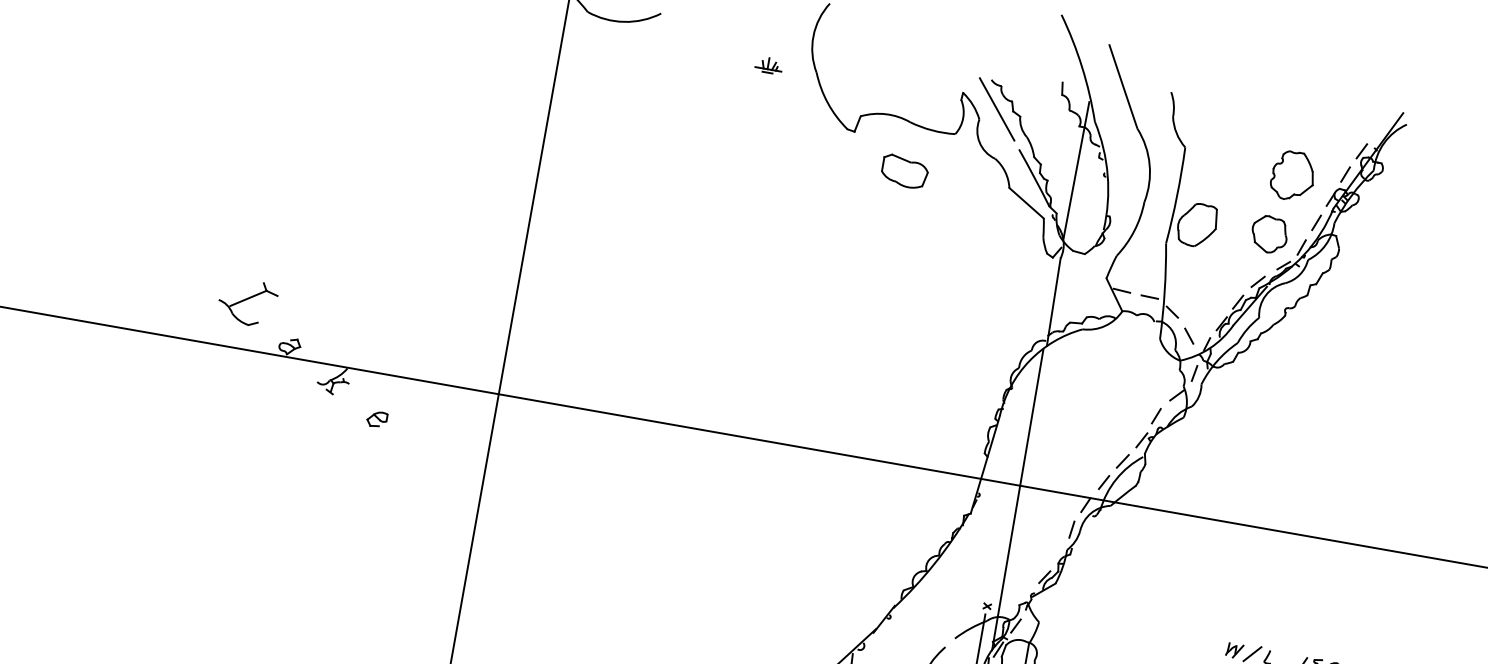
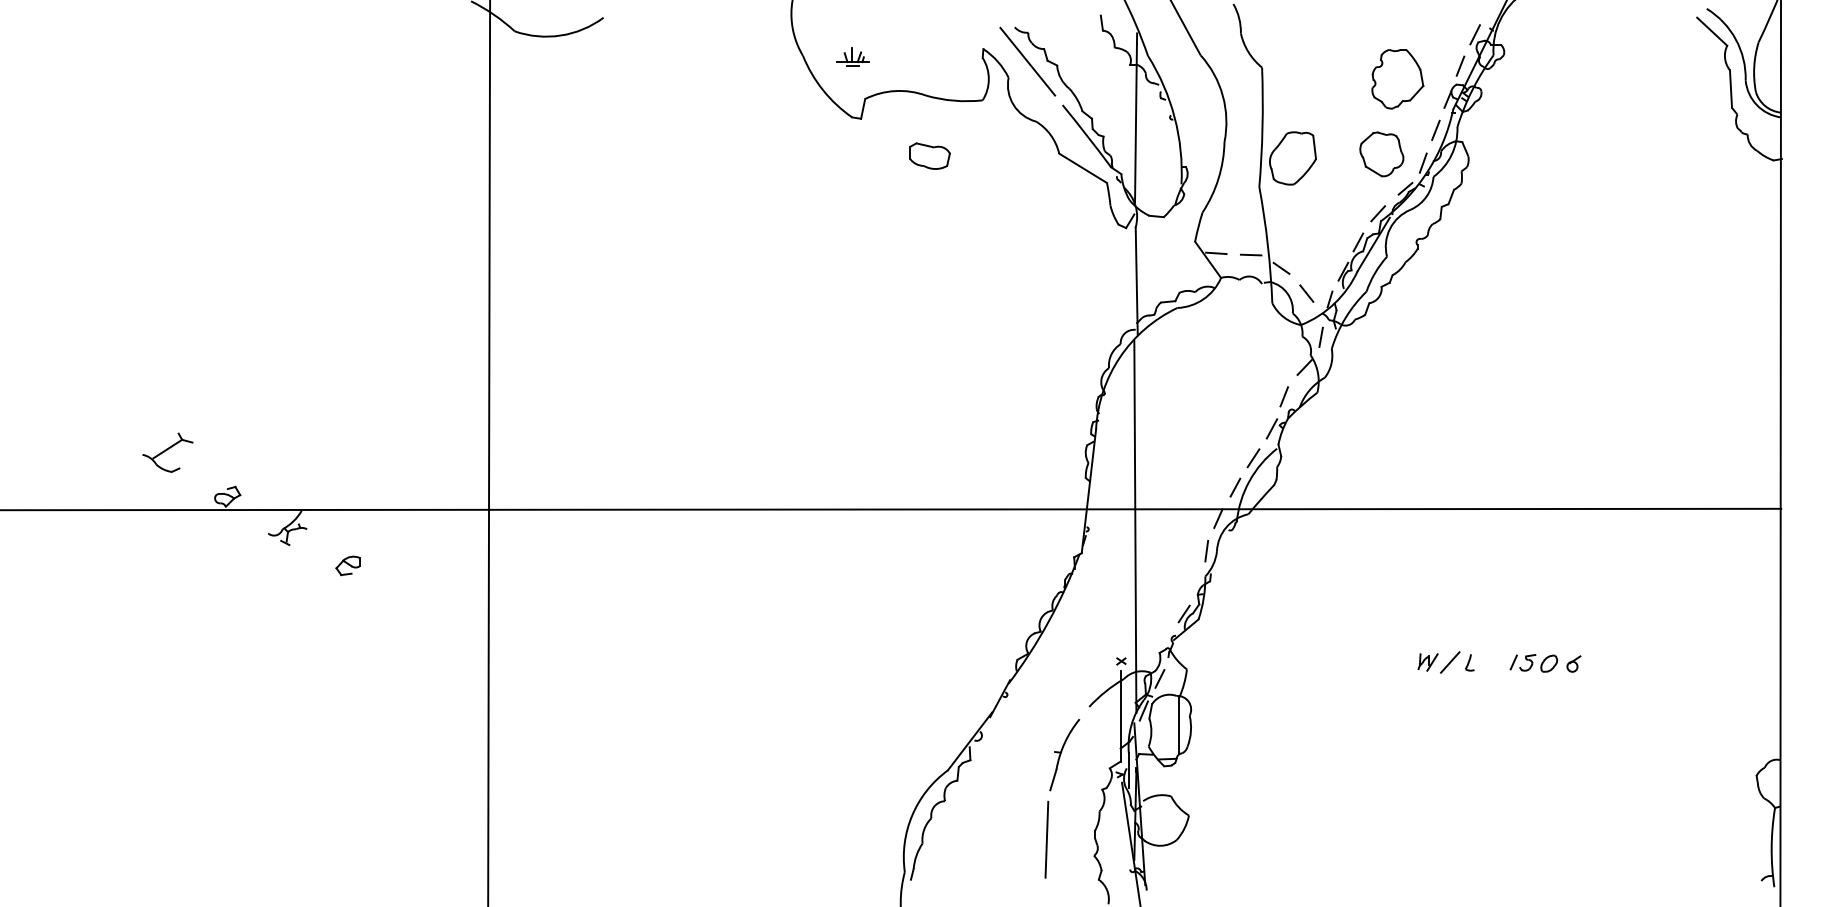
part: (768, 64) -> (852, 56), moved
part: (904, 171) -> (929, 155), size x0.71
part: (247, 302) -> (167, 452), size x0.71

